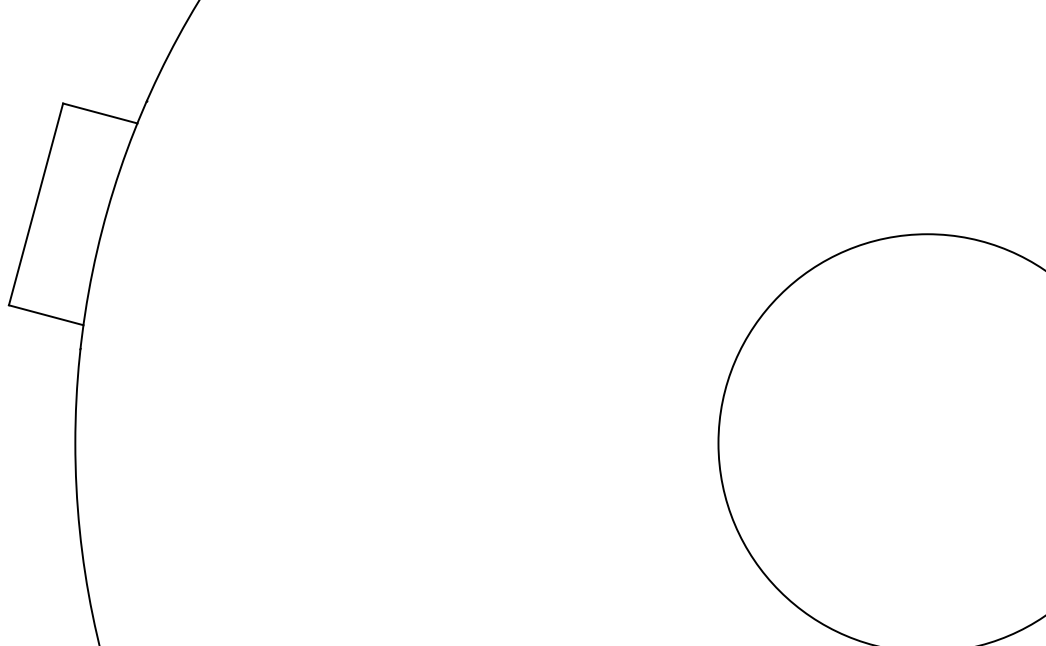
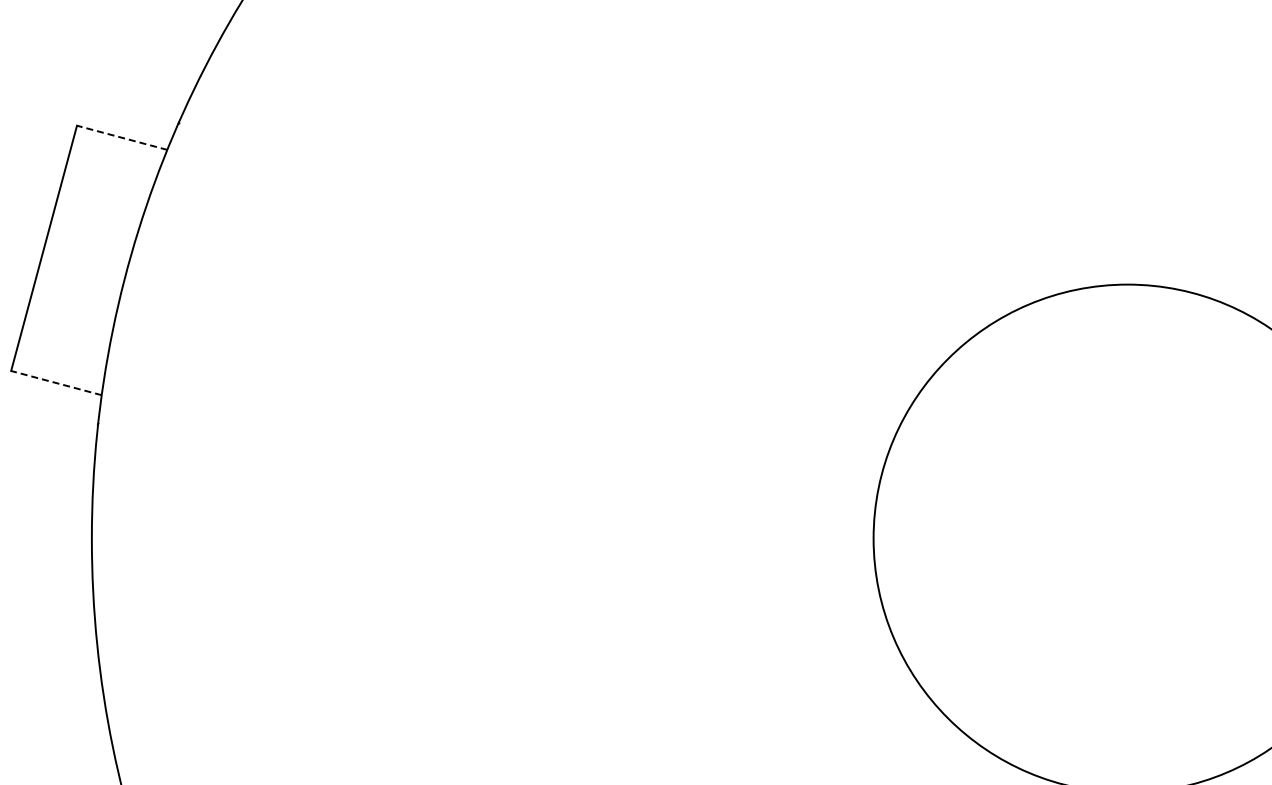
line: (100, 113) -> (122, 137), solid -> dashed
line: (46, 315) -> (56, 383), solid -> dashed

